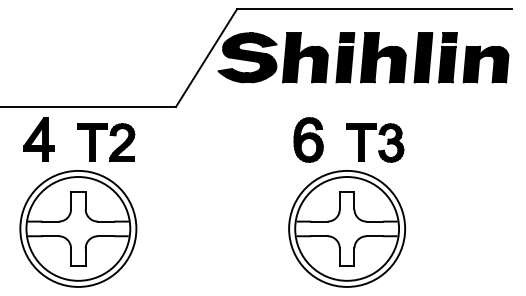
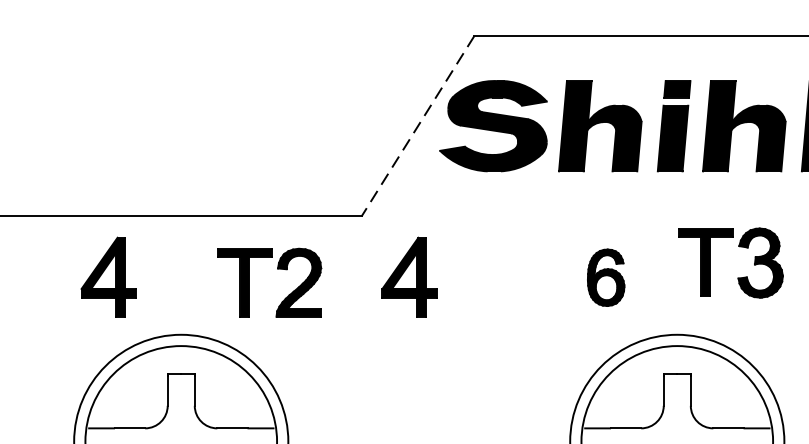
line: (206, 57) -> (417, 125), solid -> dashed
part: (378, 134) -> (737, 247), moved
part: (109, 135) -> (275, 269), moved
part: (201, 139) -> (408, 276), added
part: (308, 139) -> (605, 276), size x0.7

